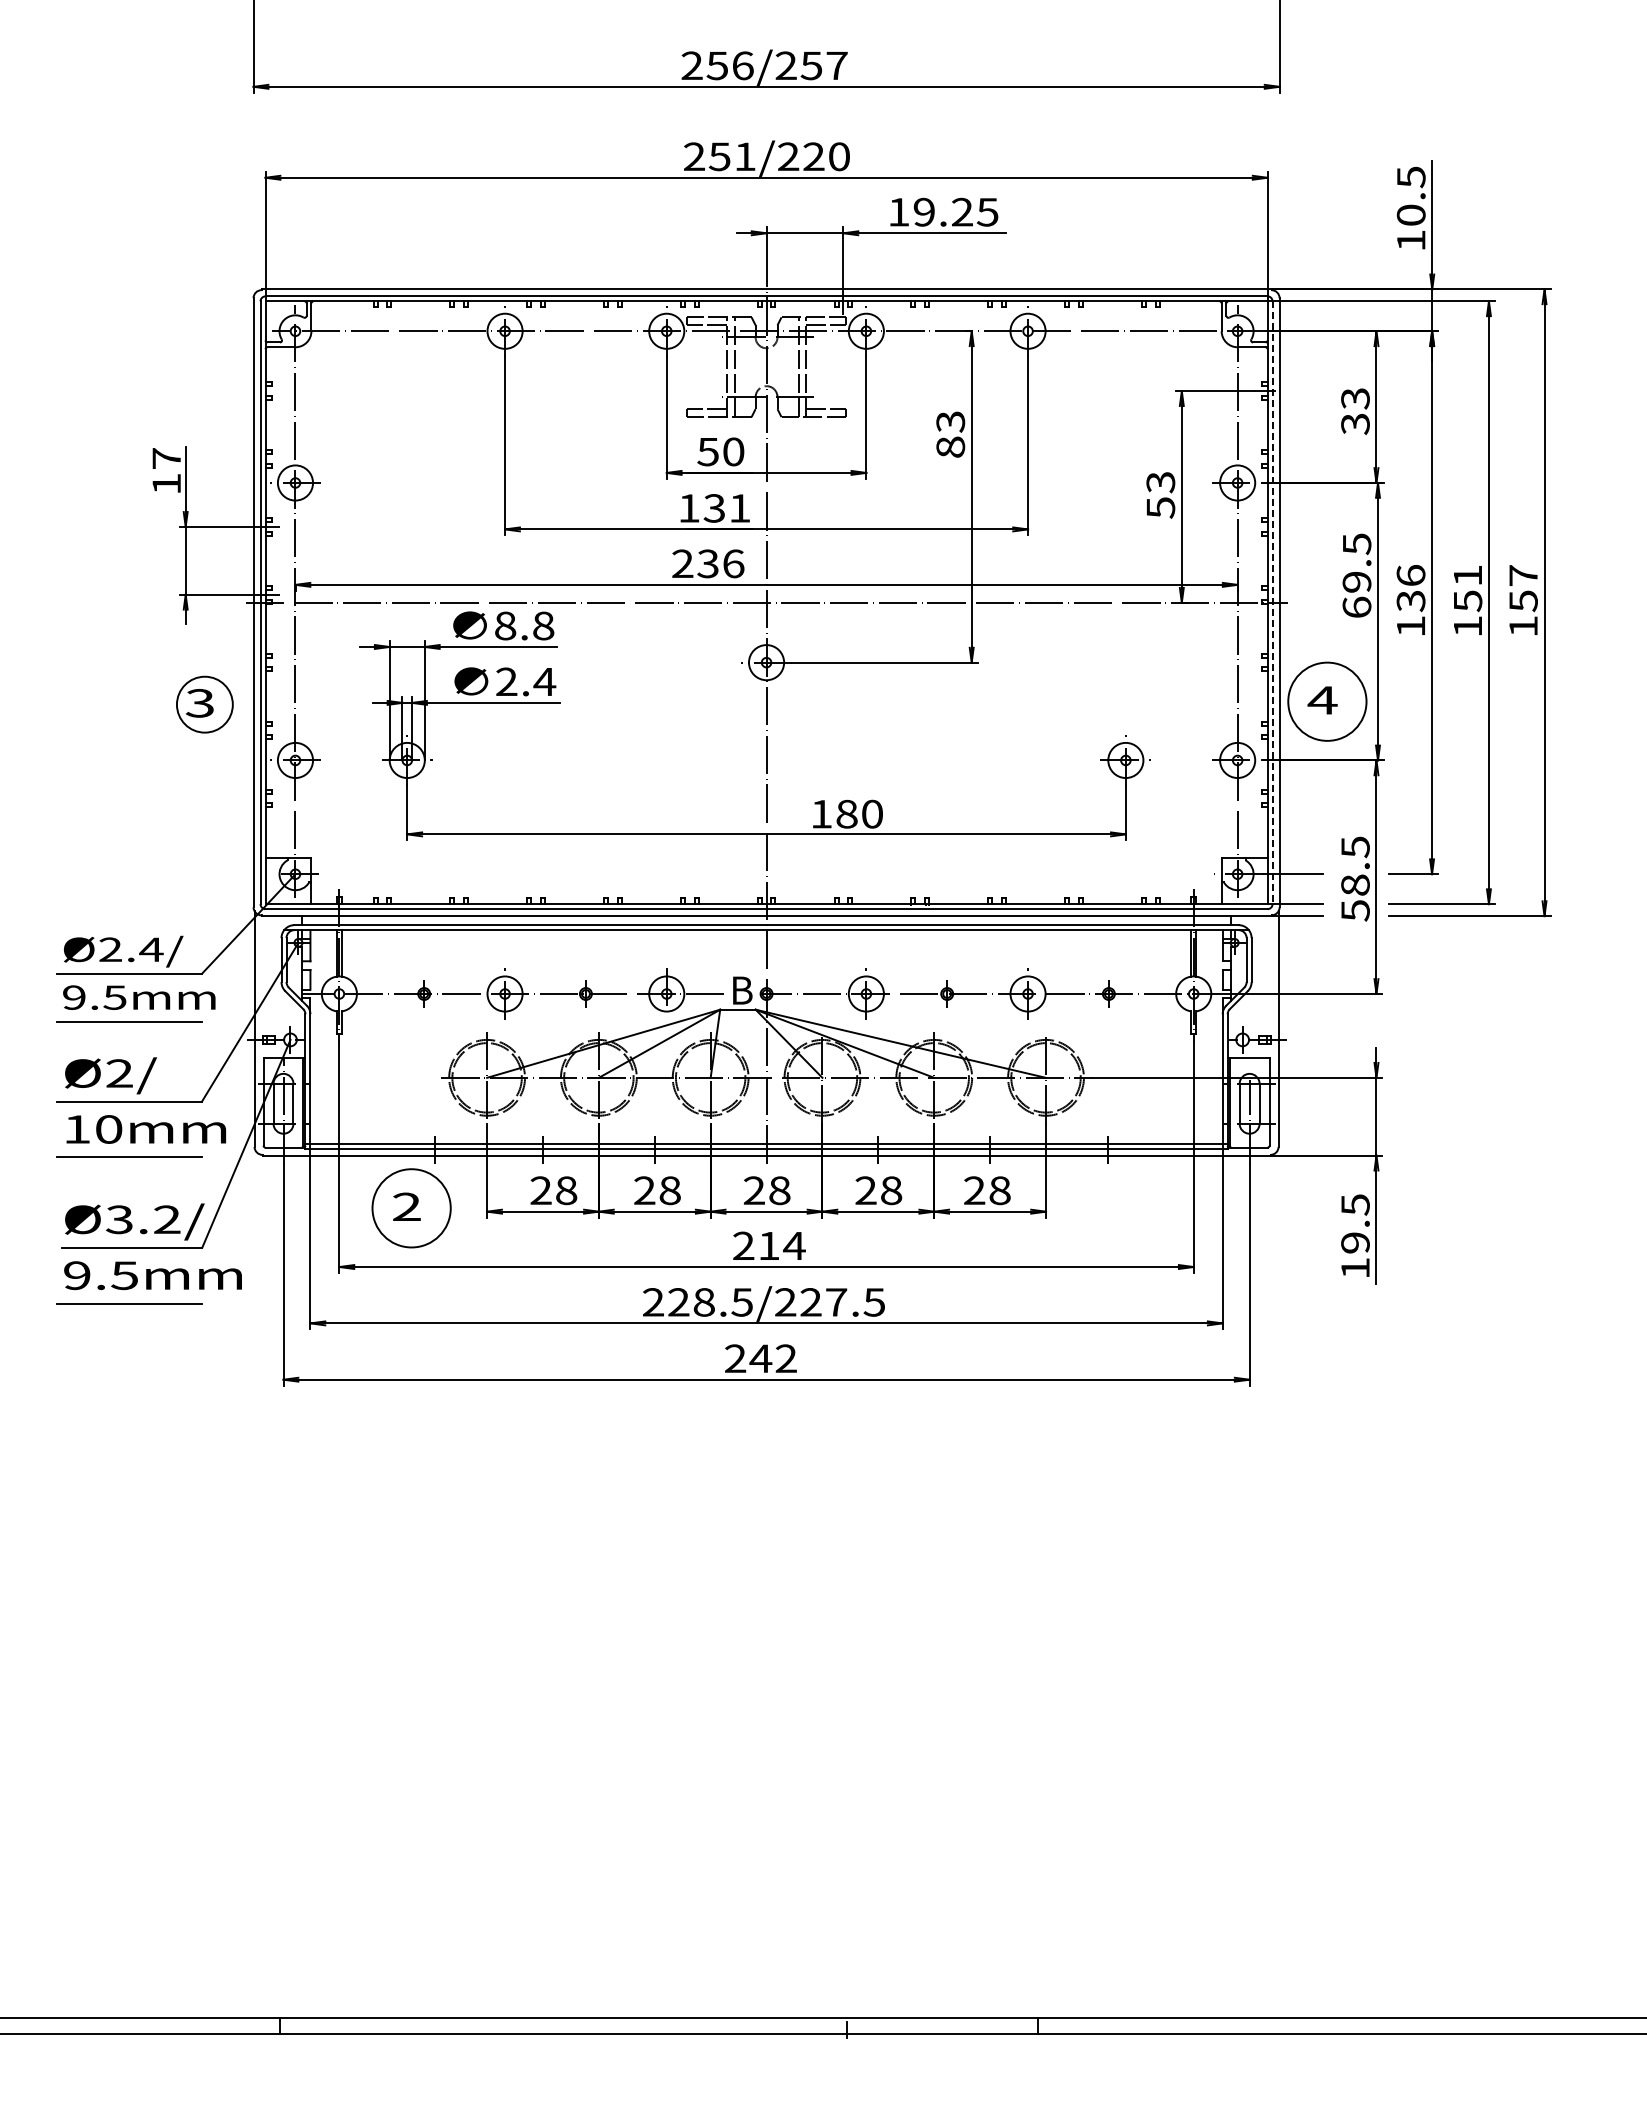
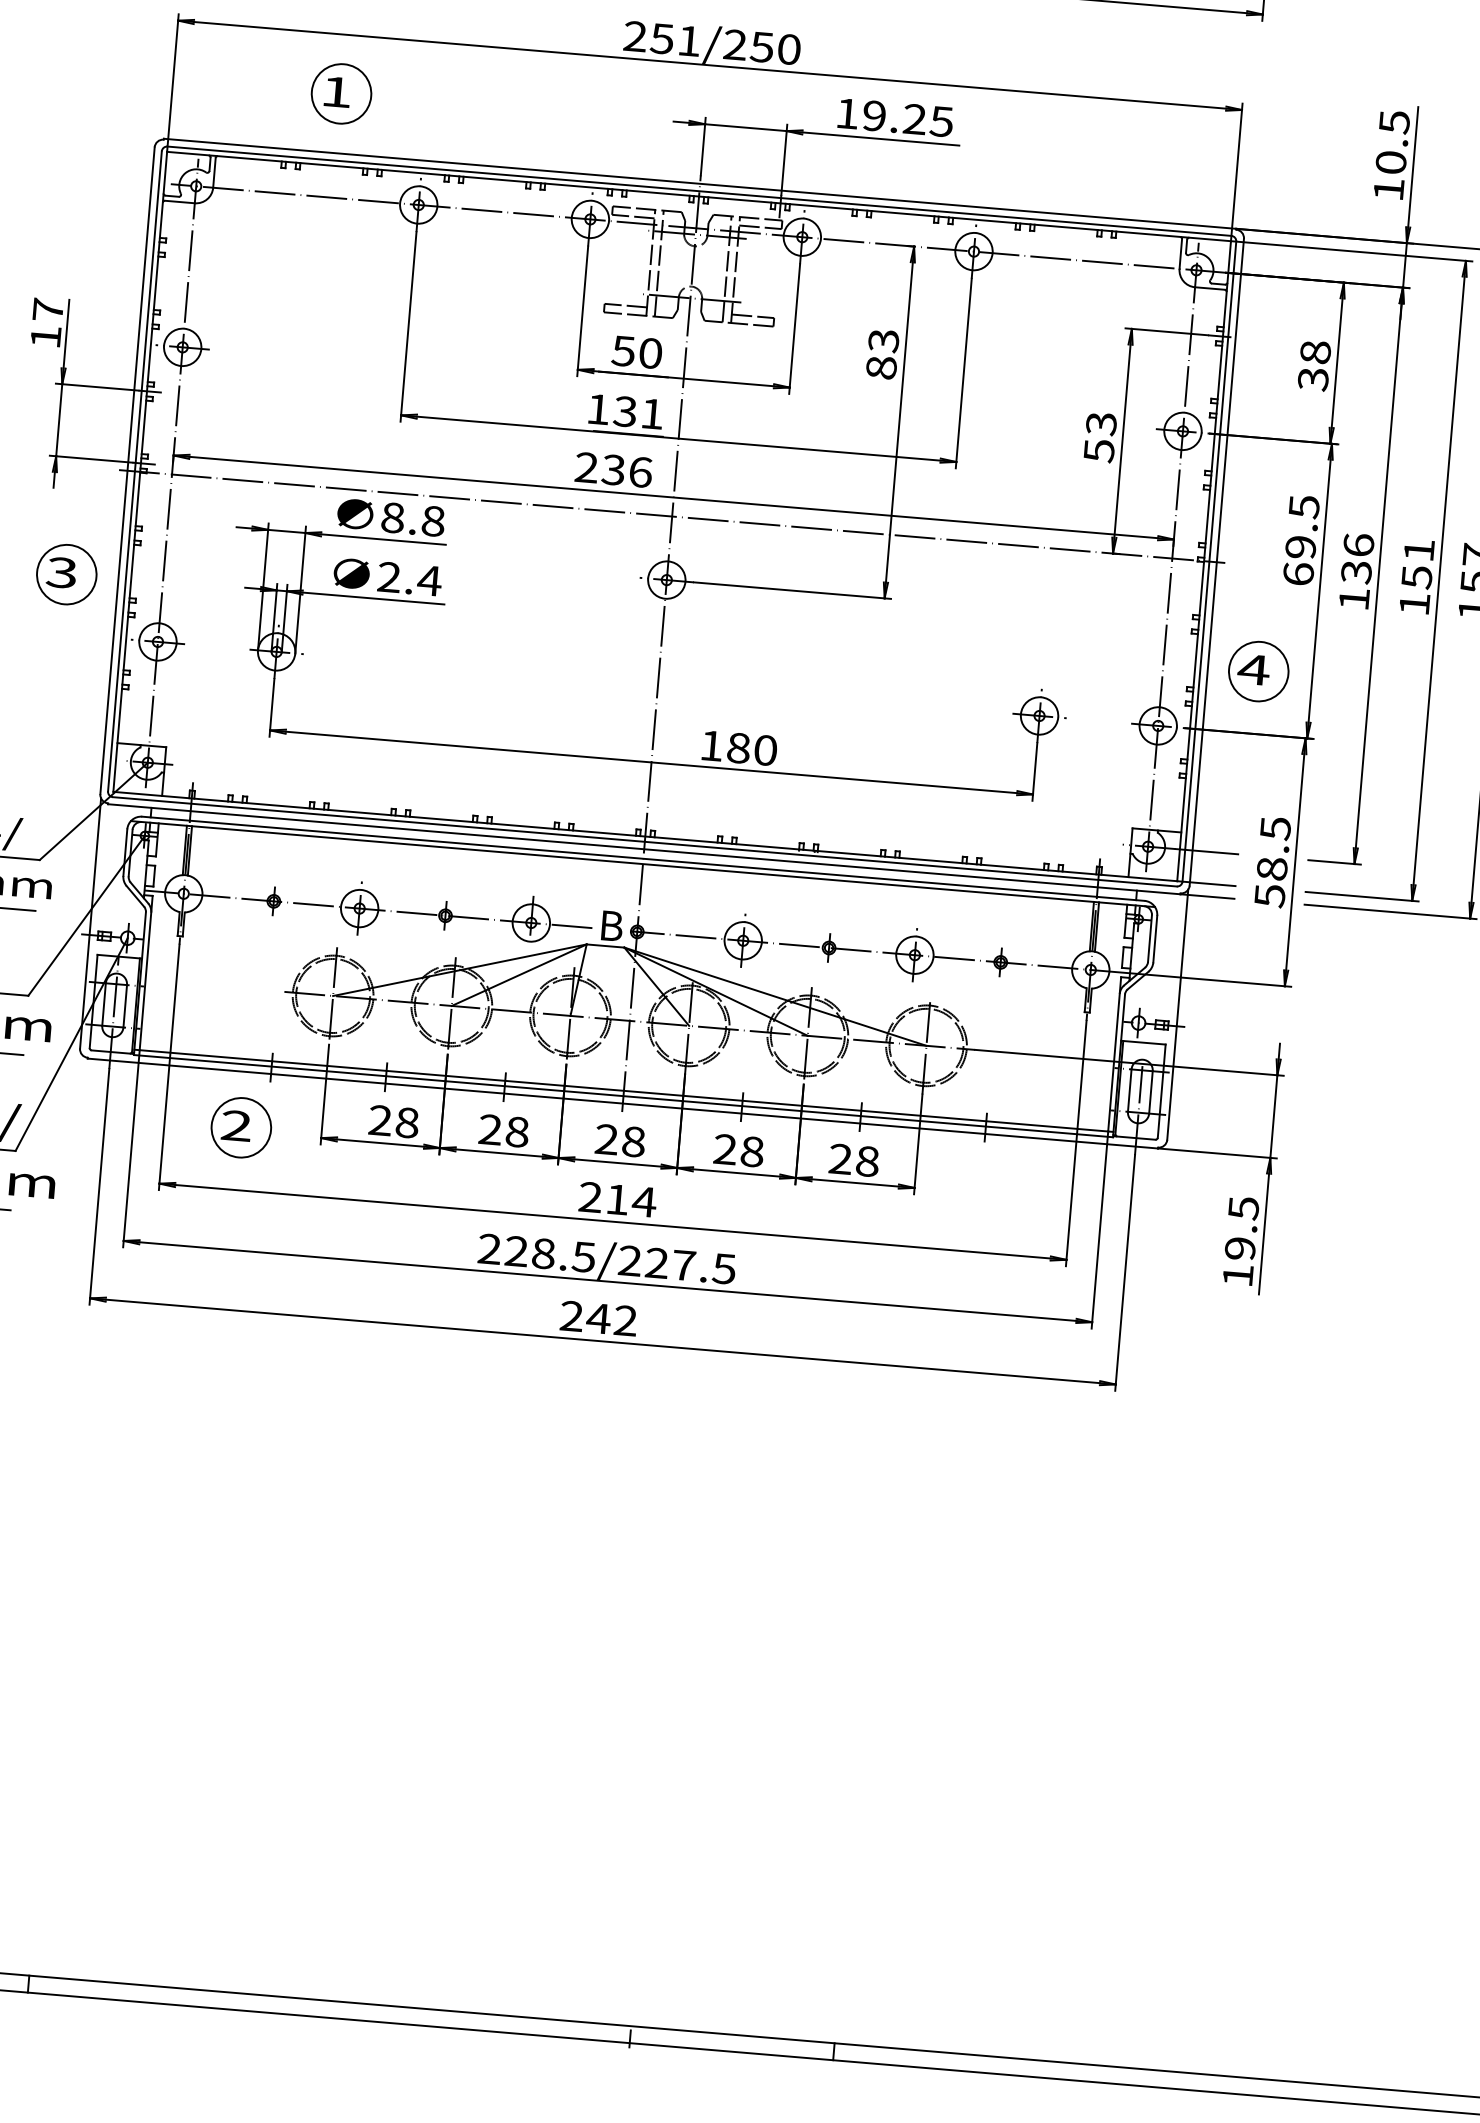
text: (813, 156) -> (761, 46), 251/220 -> 251/250
part: (423, 233) -> (340, 93), added
text: (1355, 398) -> (1315, 352), 33 -> 38
line: (1272, 603) -> (1209, 562), dashed -> solid
circle: (1327, 701) -> (1258, 671), size x0.71
circle: (411, 1208) -> (241, 1127), size x0.71

